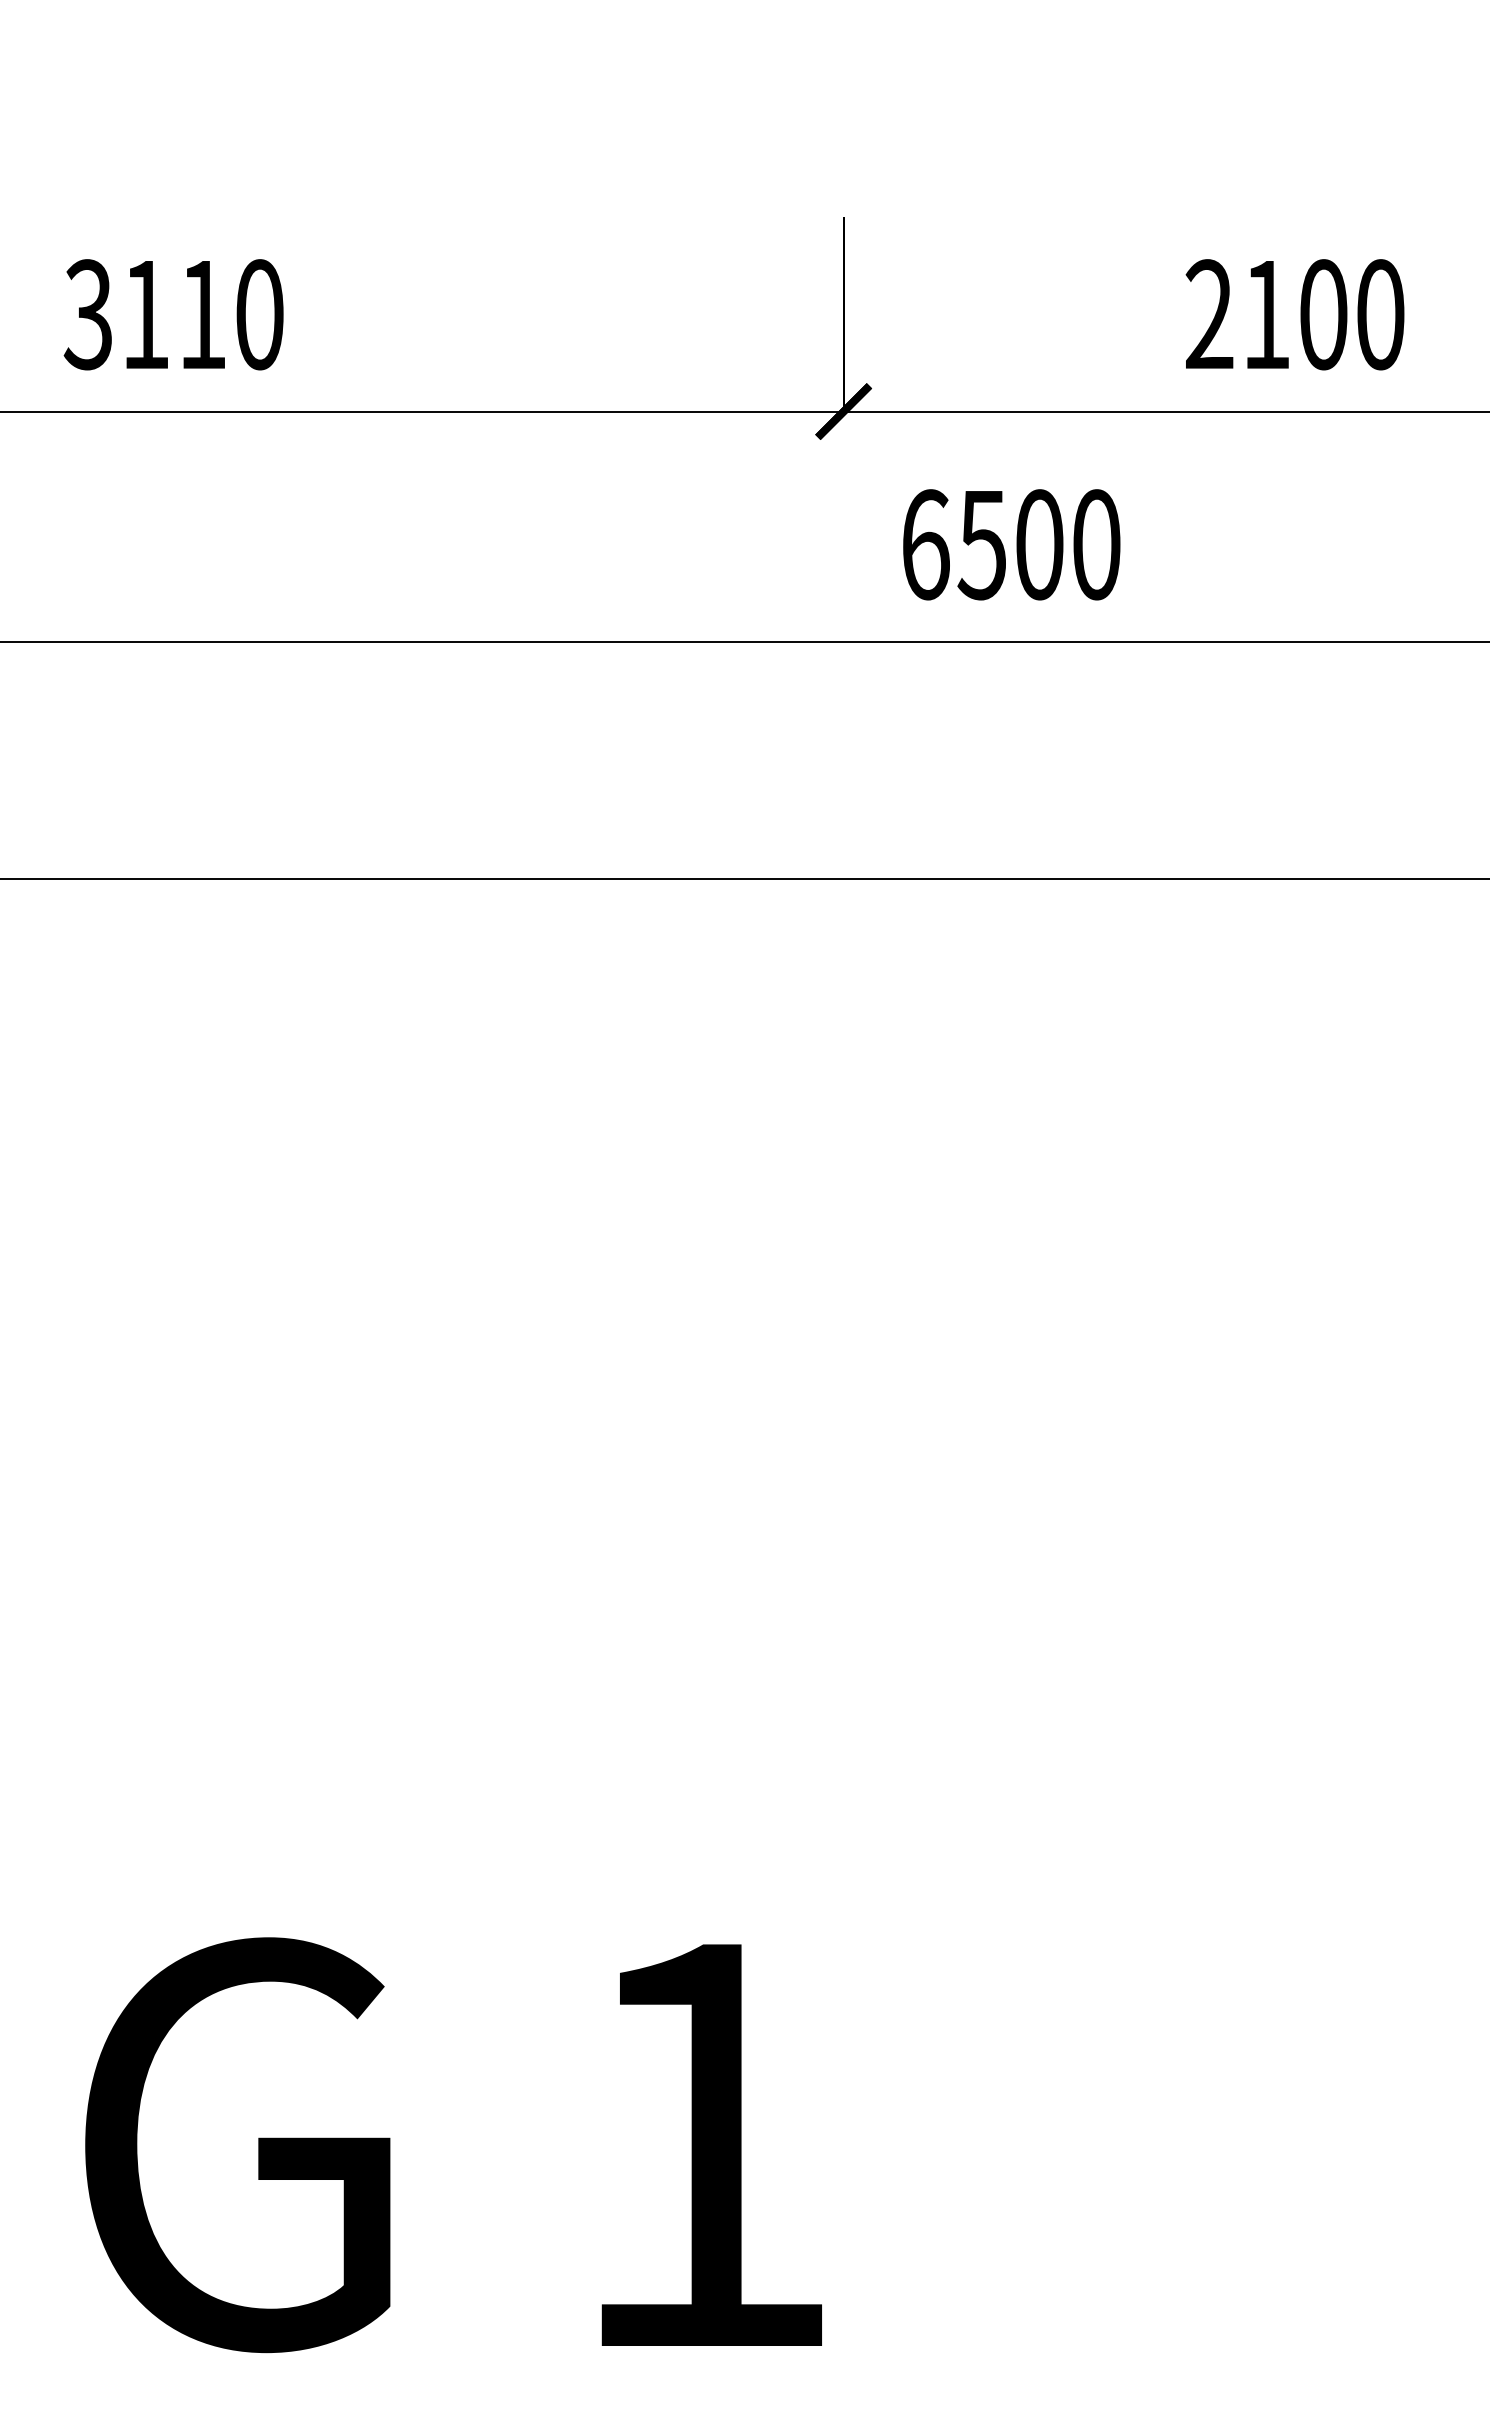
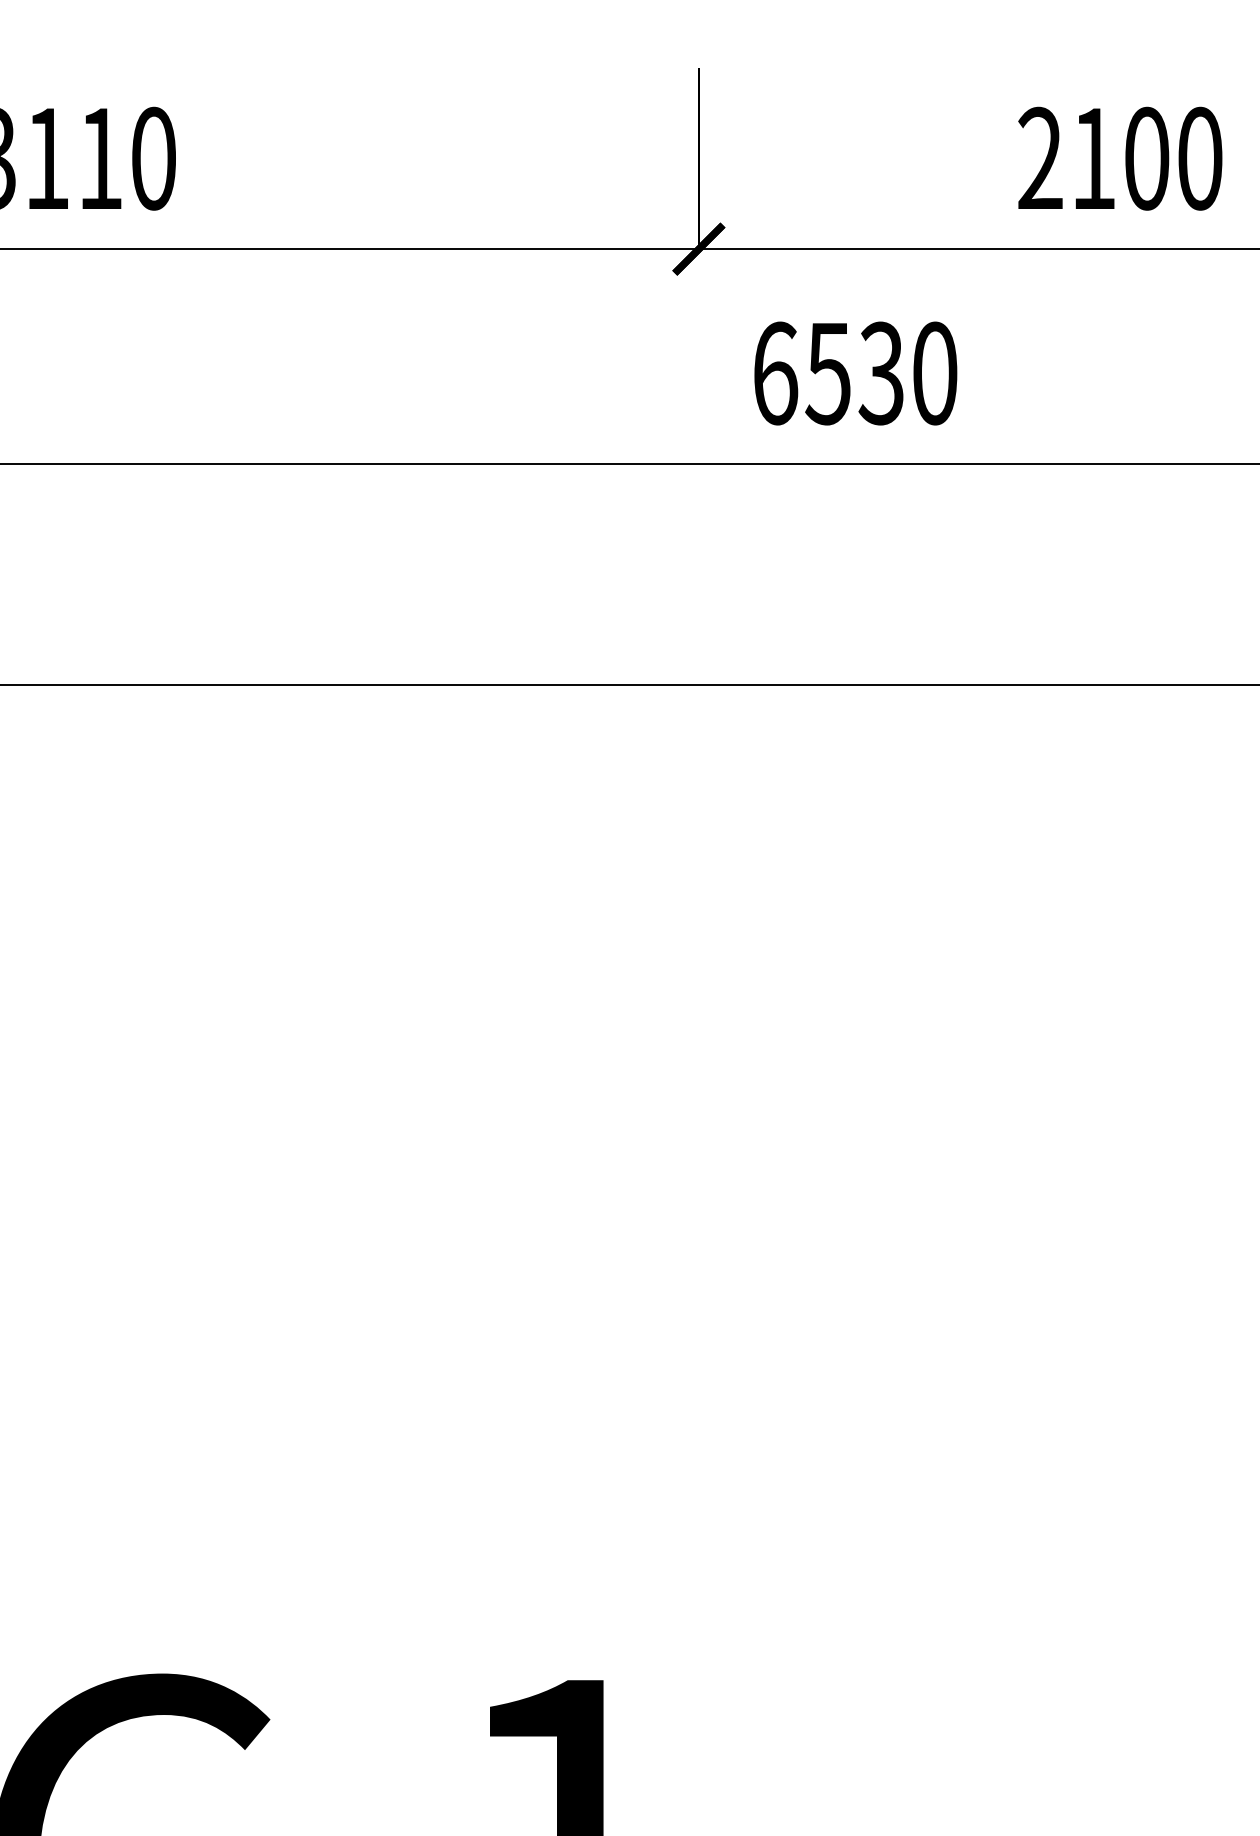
text: (1038, 544) -> (880, 373), 6500 -> 6530

